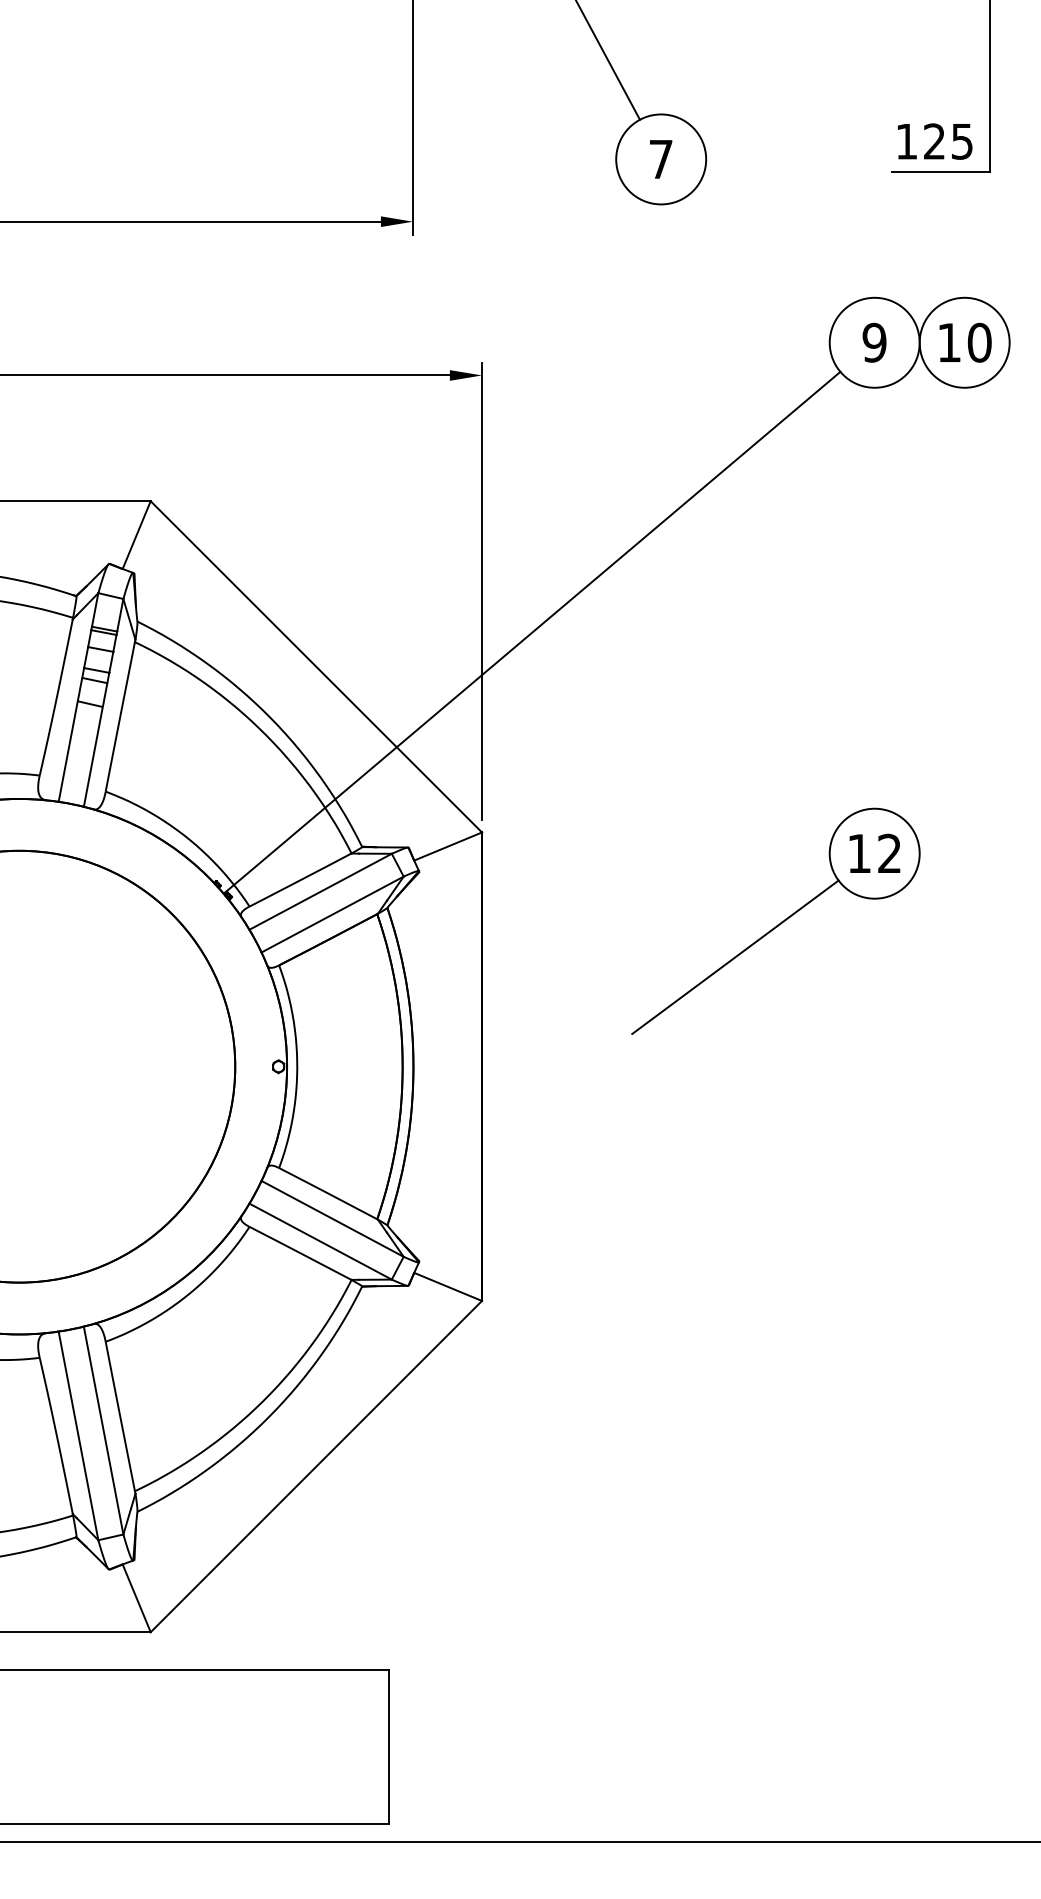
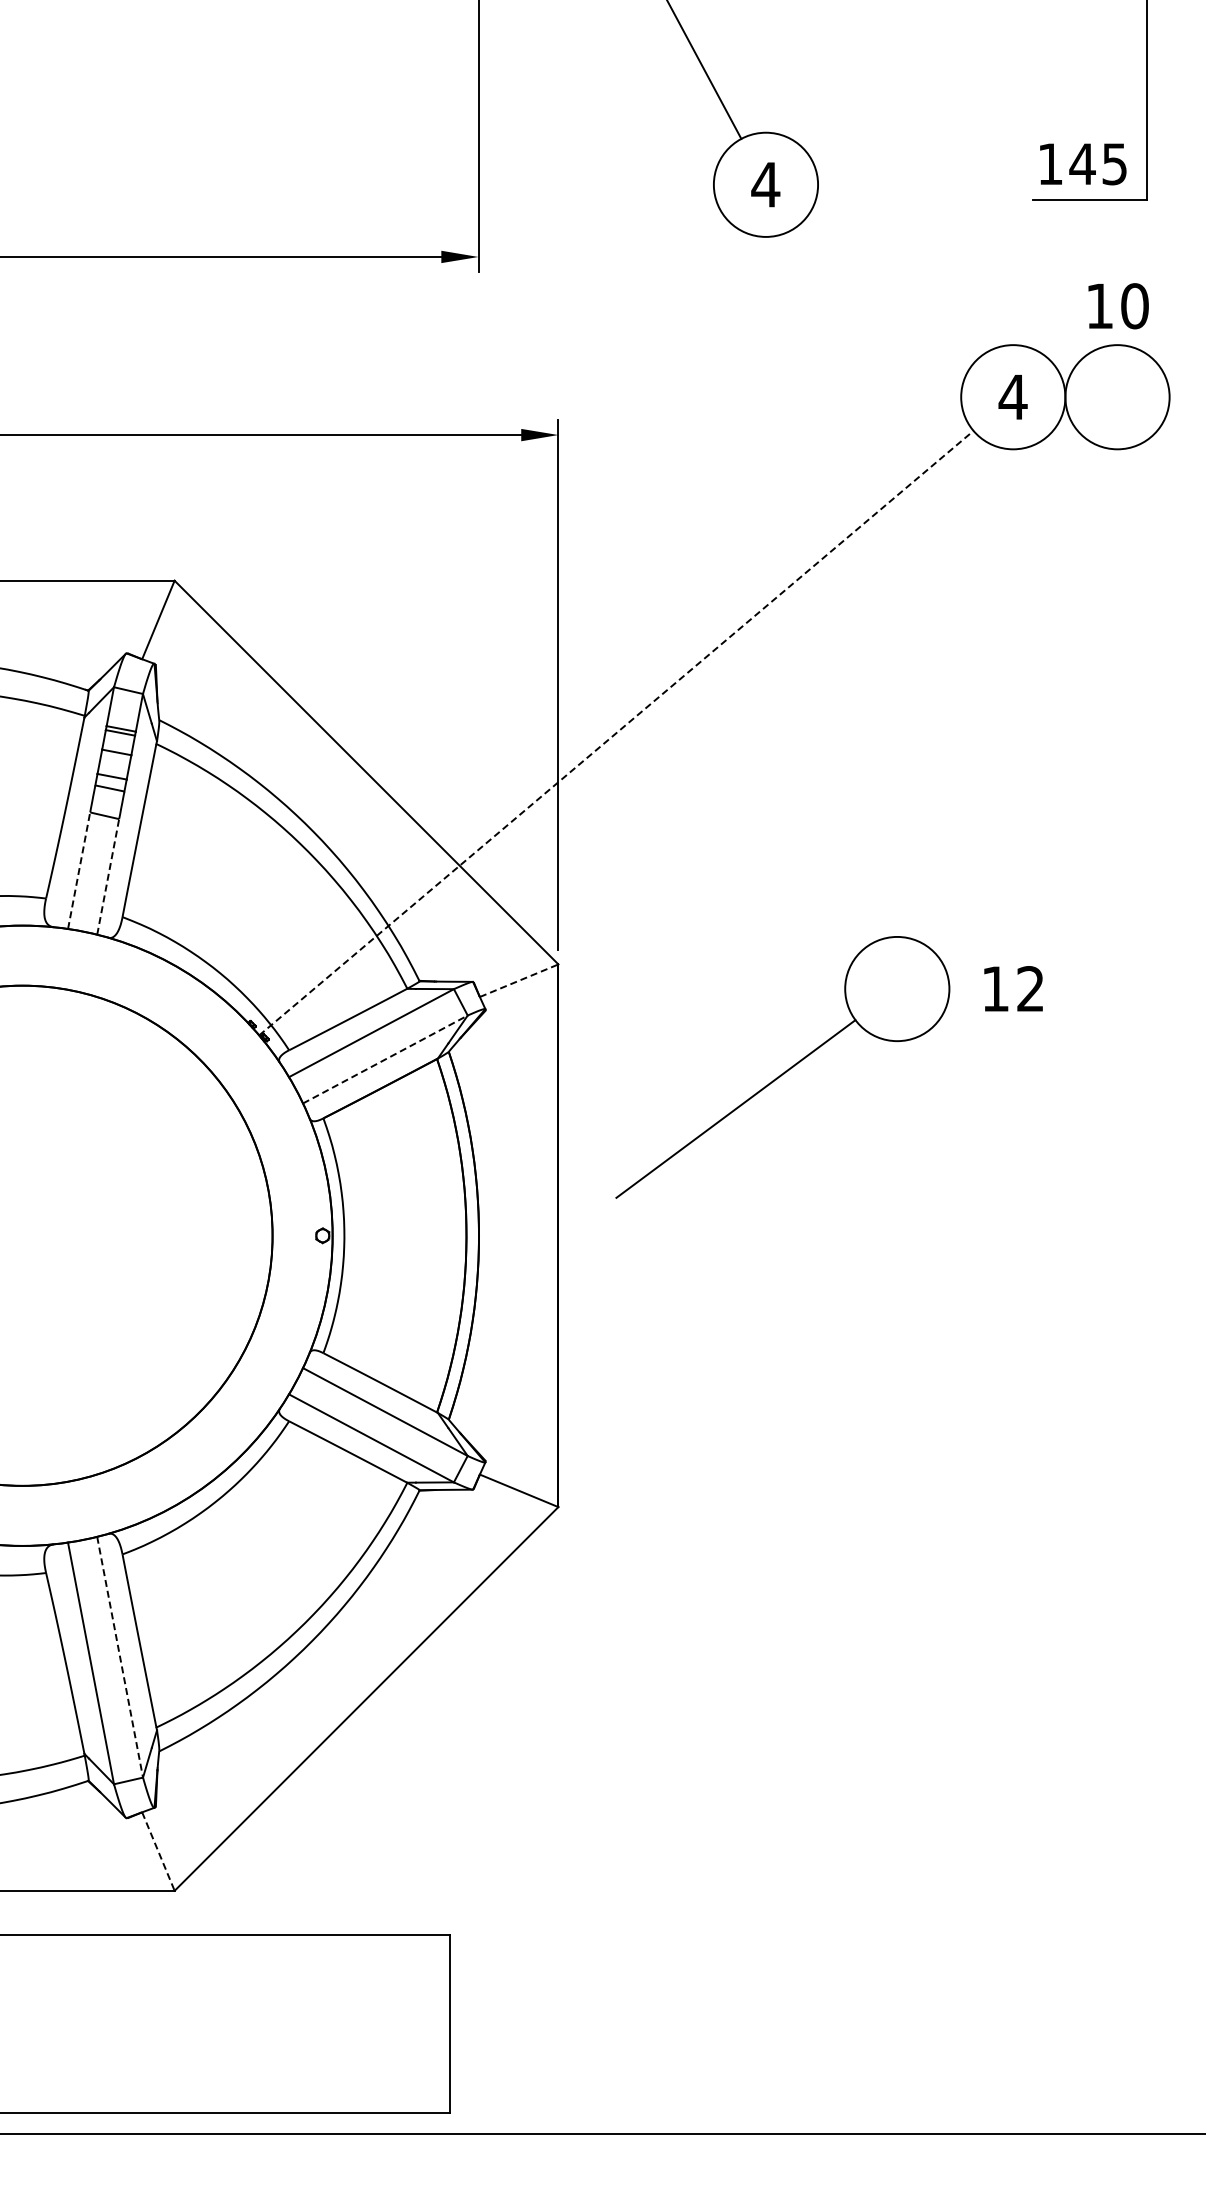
text: (934, 141) -> (1082, 163), 125 -> 145
text: (660, 159) -> (765, 184), 7 -> 4
text: (874, 343) -> (1012, 397), 9 -> 4
text: (965, 343) -> (1118, 306), moved
line: (532, 633) -> (616, 733), solid -> dashed
line: (68, 751) -> (79, 870), solid -> dashed
line: (93, 756) -> (108, 876), solid -> dashed
line: (448, 846) -> (519, 980), solid -> dashed
line: (332, 914) -> (385, 1059), solid -> dashed
part: (775, 921) -> (782, 1067), moved
line: (103, 1430) -> (120, 1657), solid -> dashed
line: (136, 1599) -> (158, 1852), solid -> dashed

